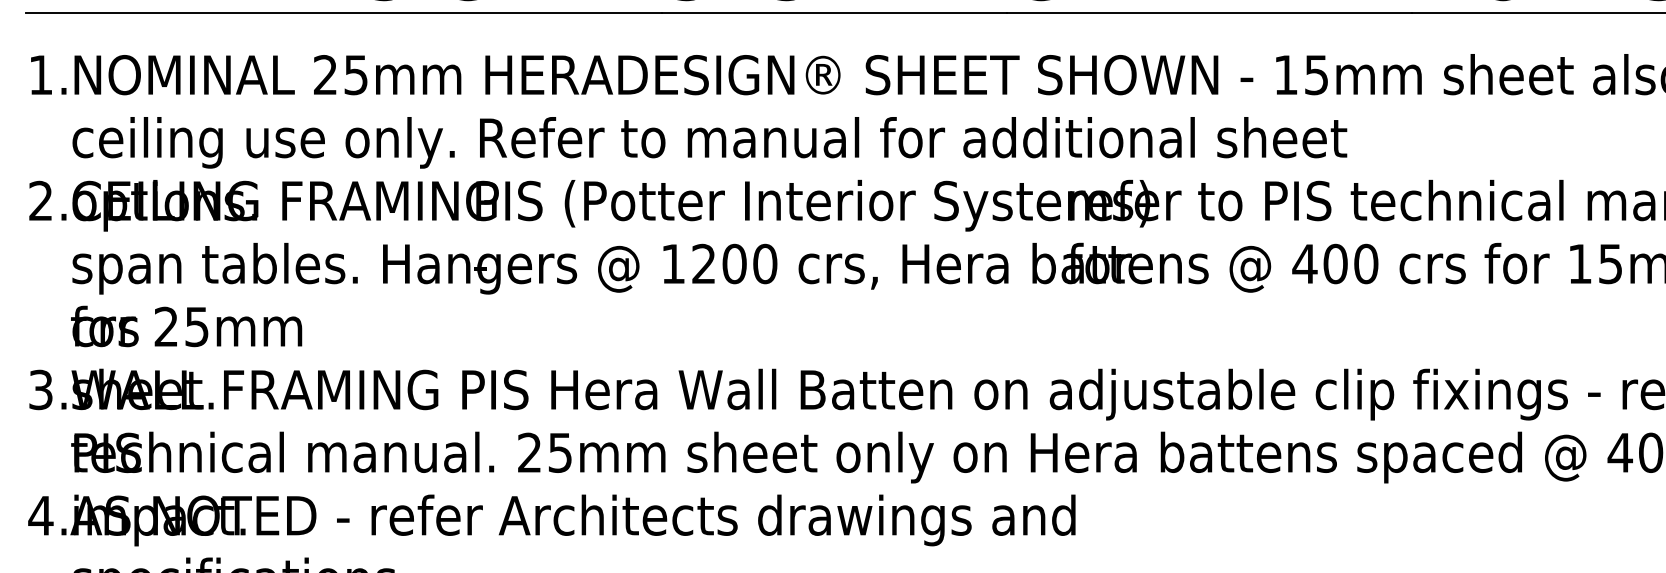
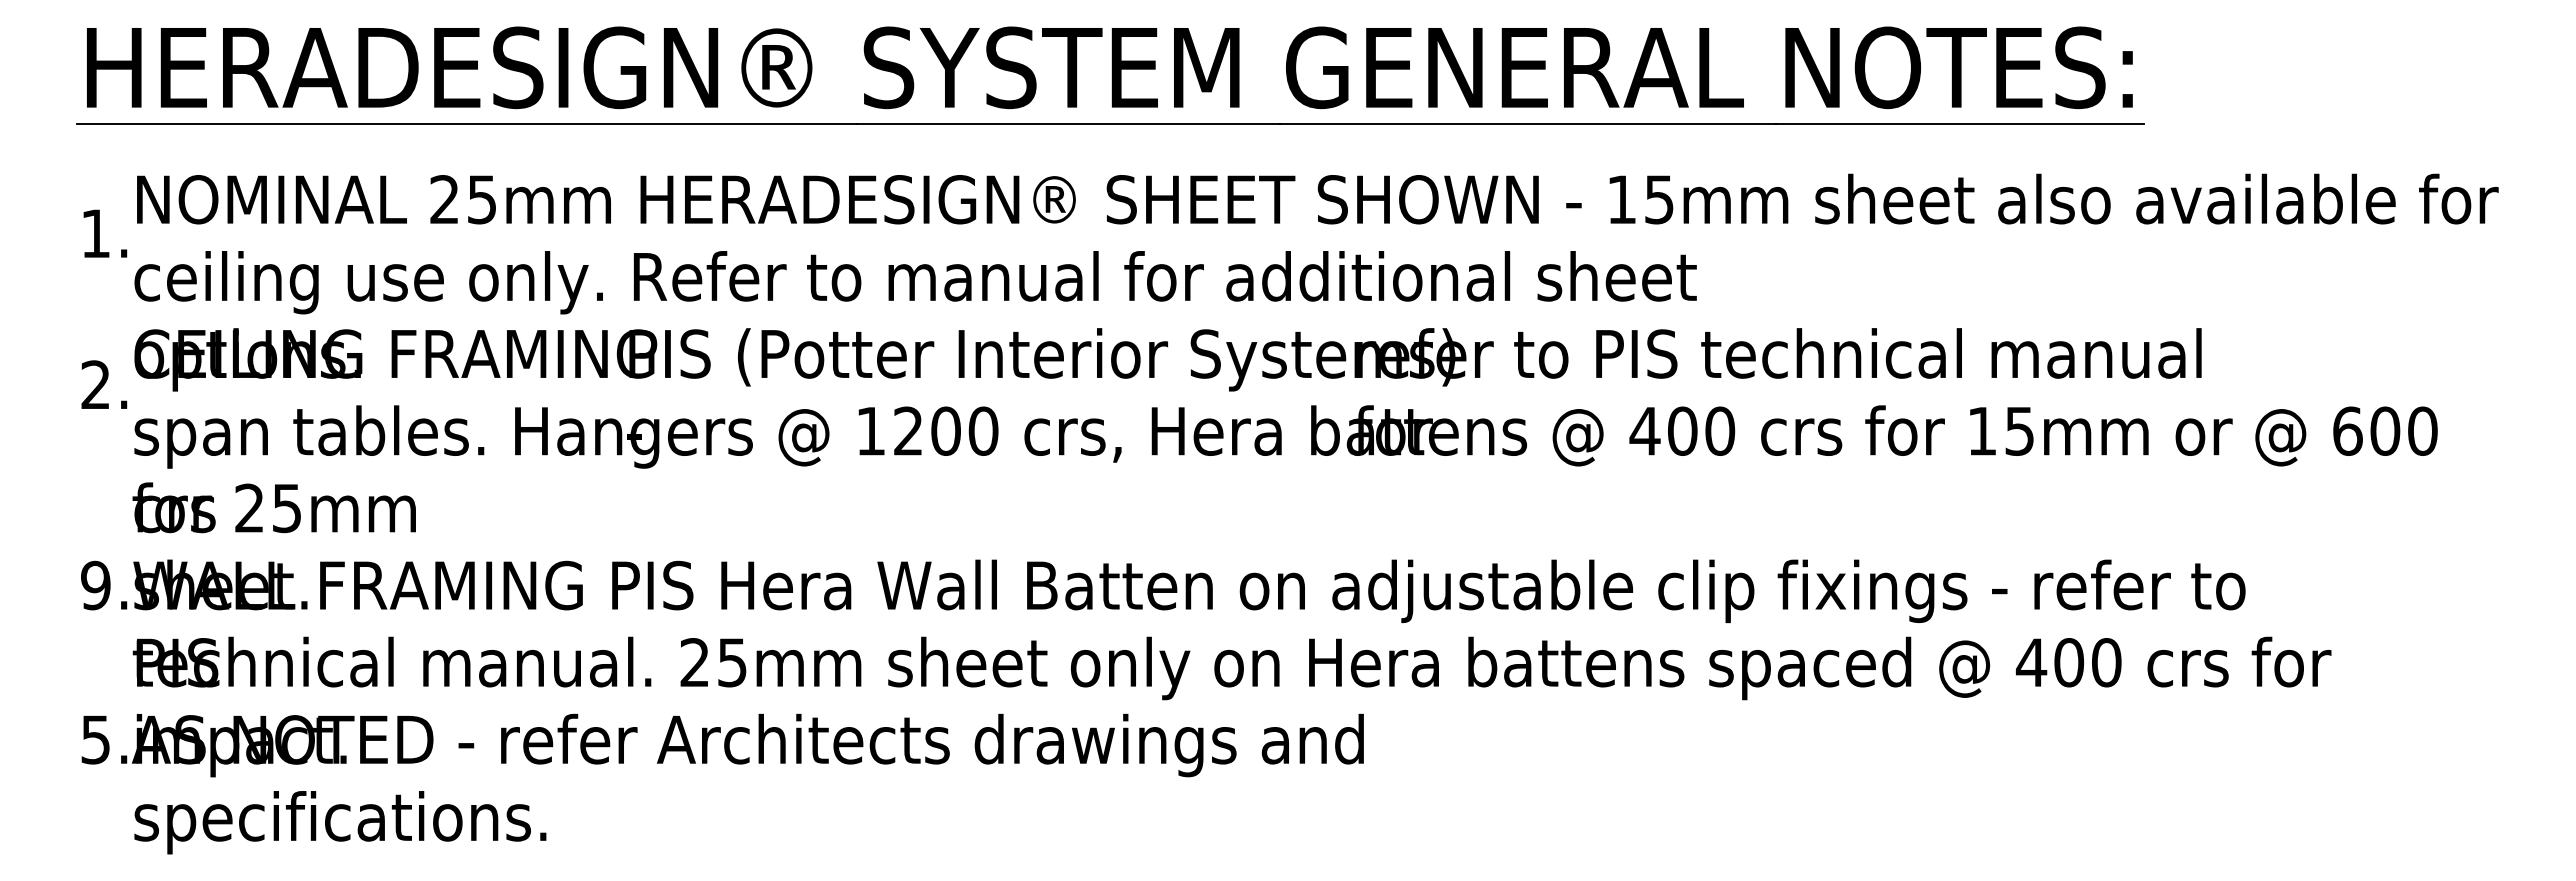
text: (48, 74) -> (105, 233), moved
text: (48, 200) -> (104, 384), moved
text: (40, 389) -> (95, 585), 3. -> 9.
text: (40, 515) -> (95, 739), 4. -> 5.

